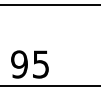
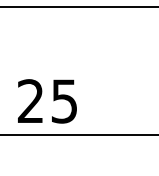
text: (19, 64) -> (30, 101), 95 -> 25

